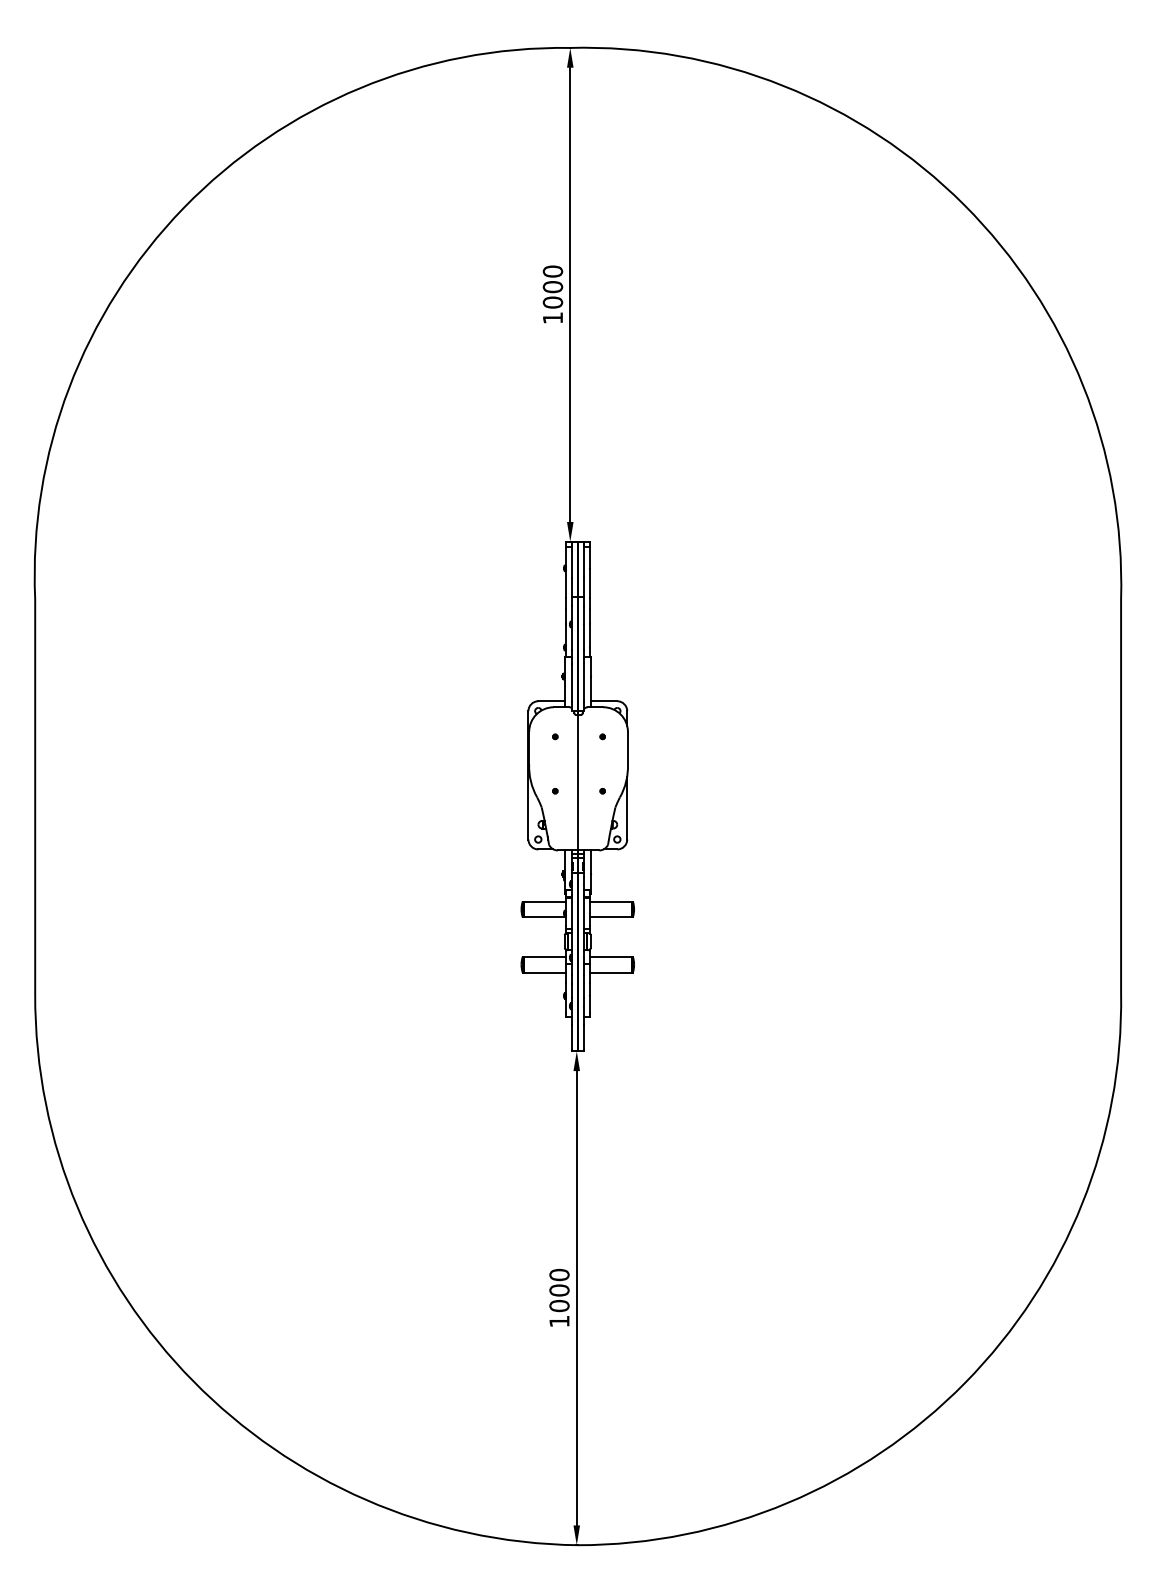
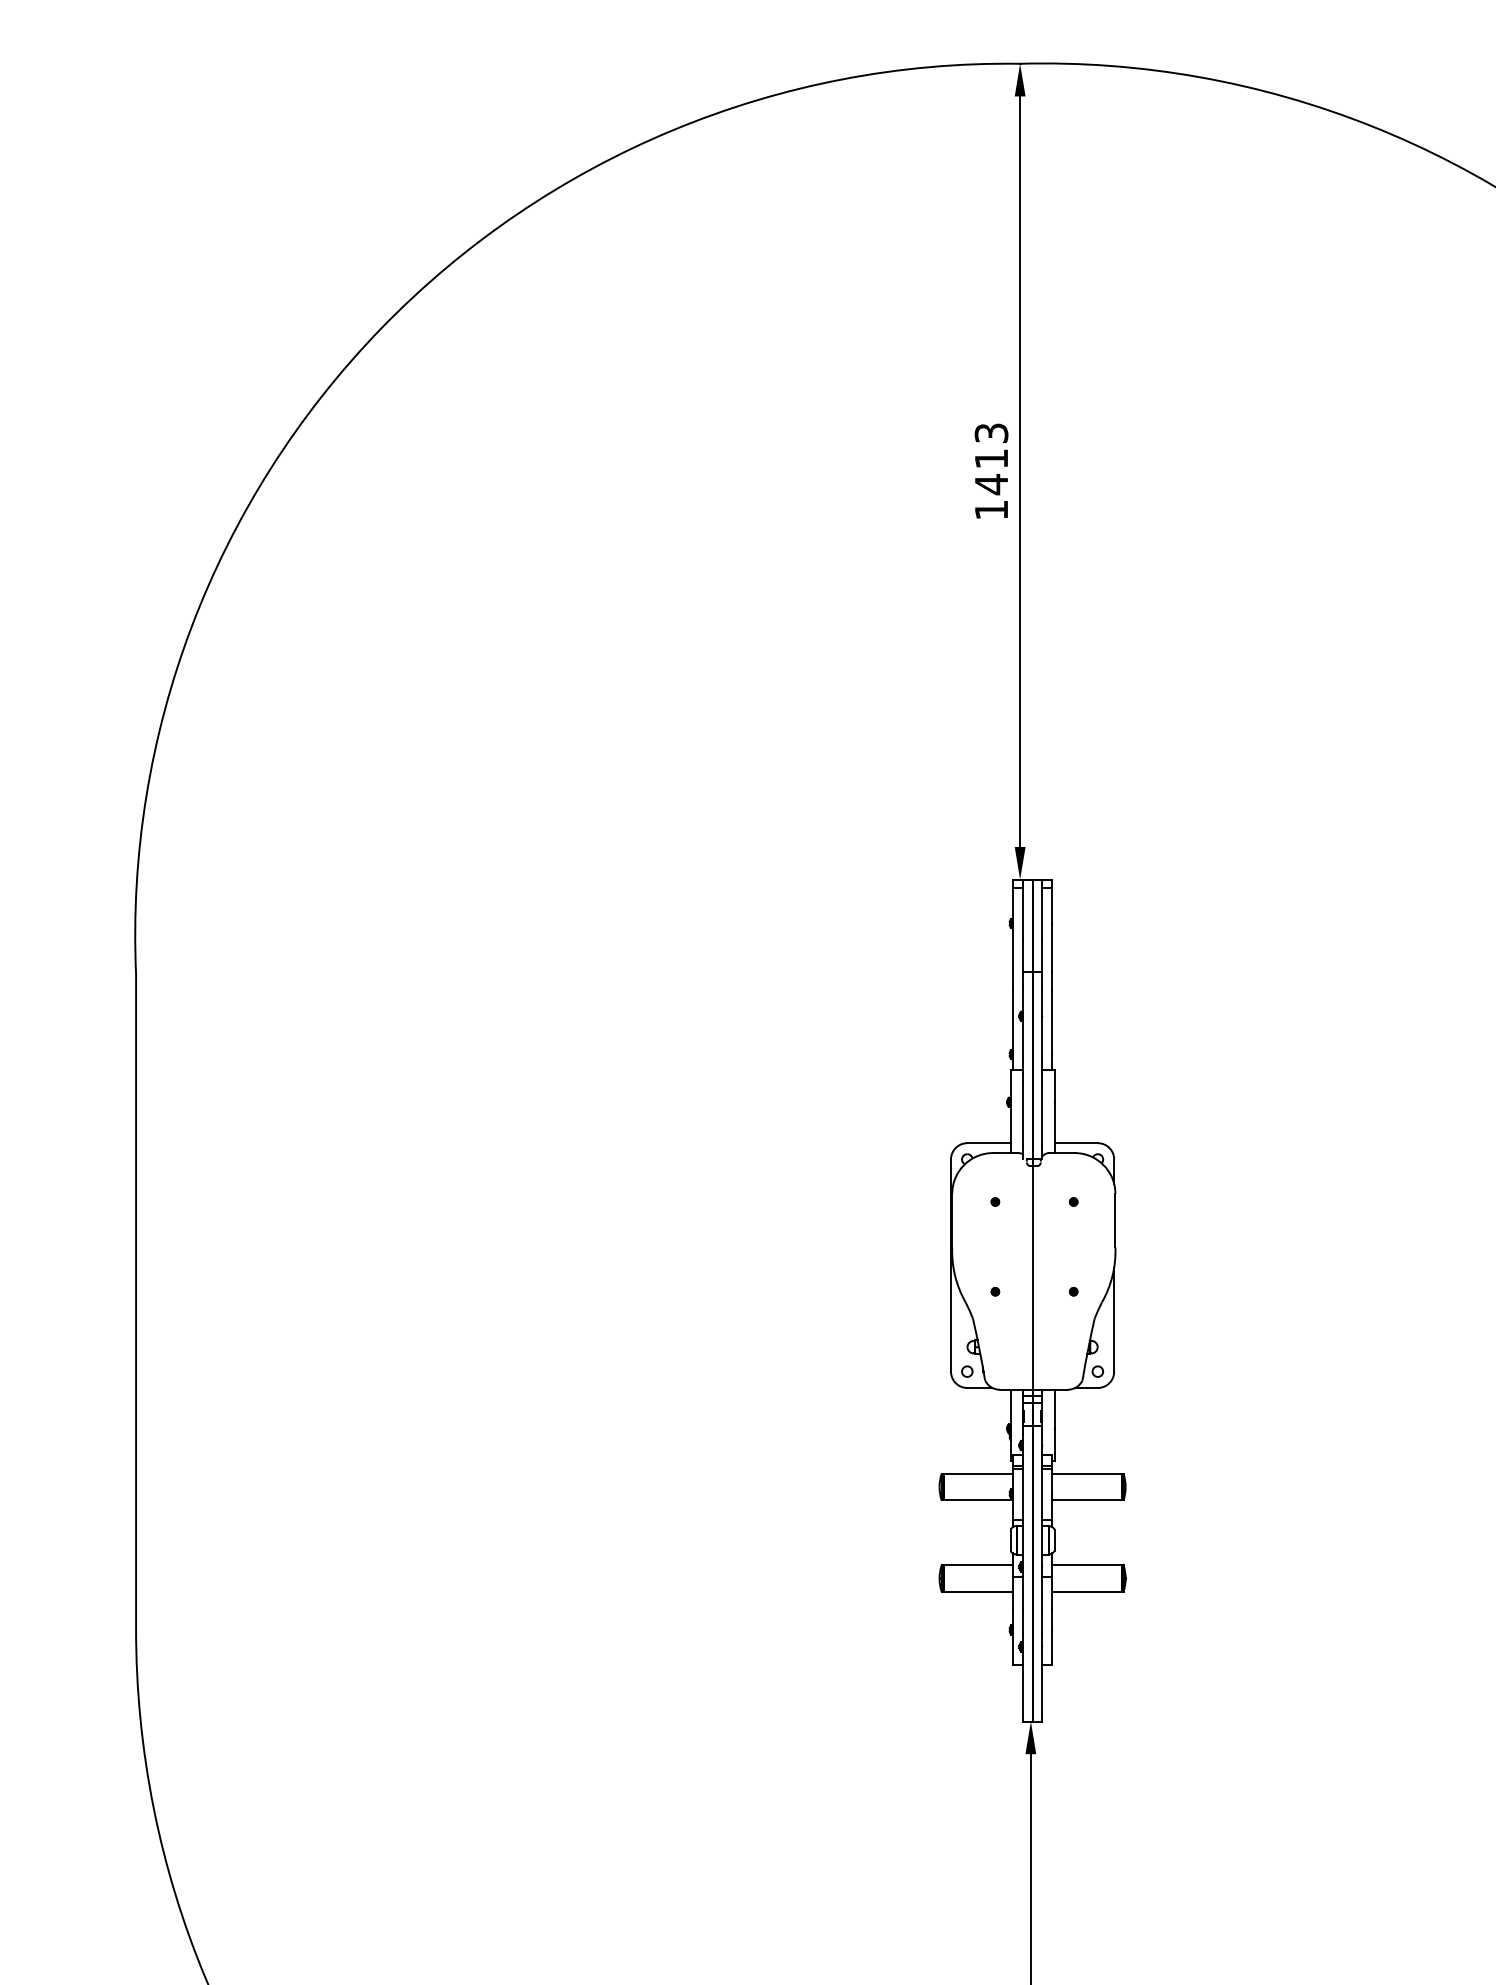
text: (552, 287) -> (990, 459), 1000 -> 1413

